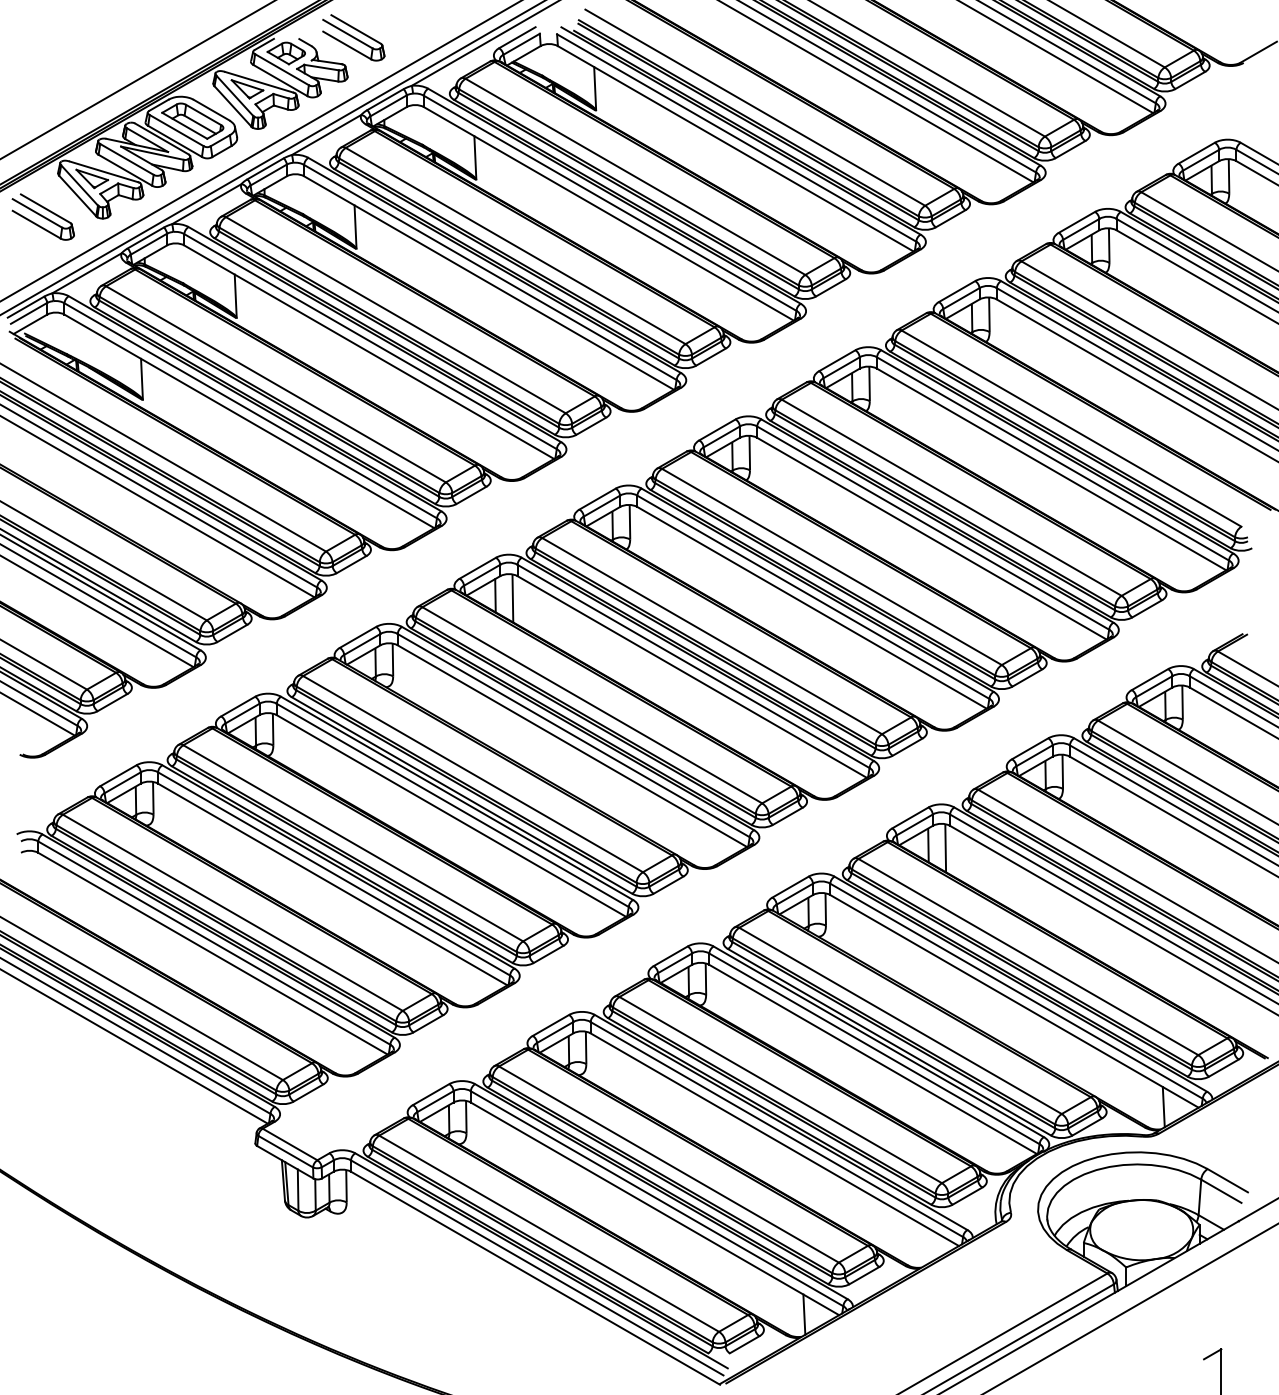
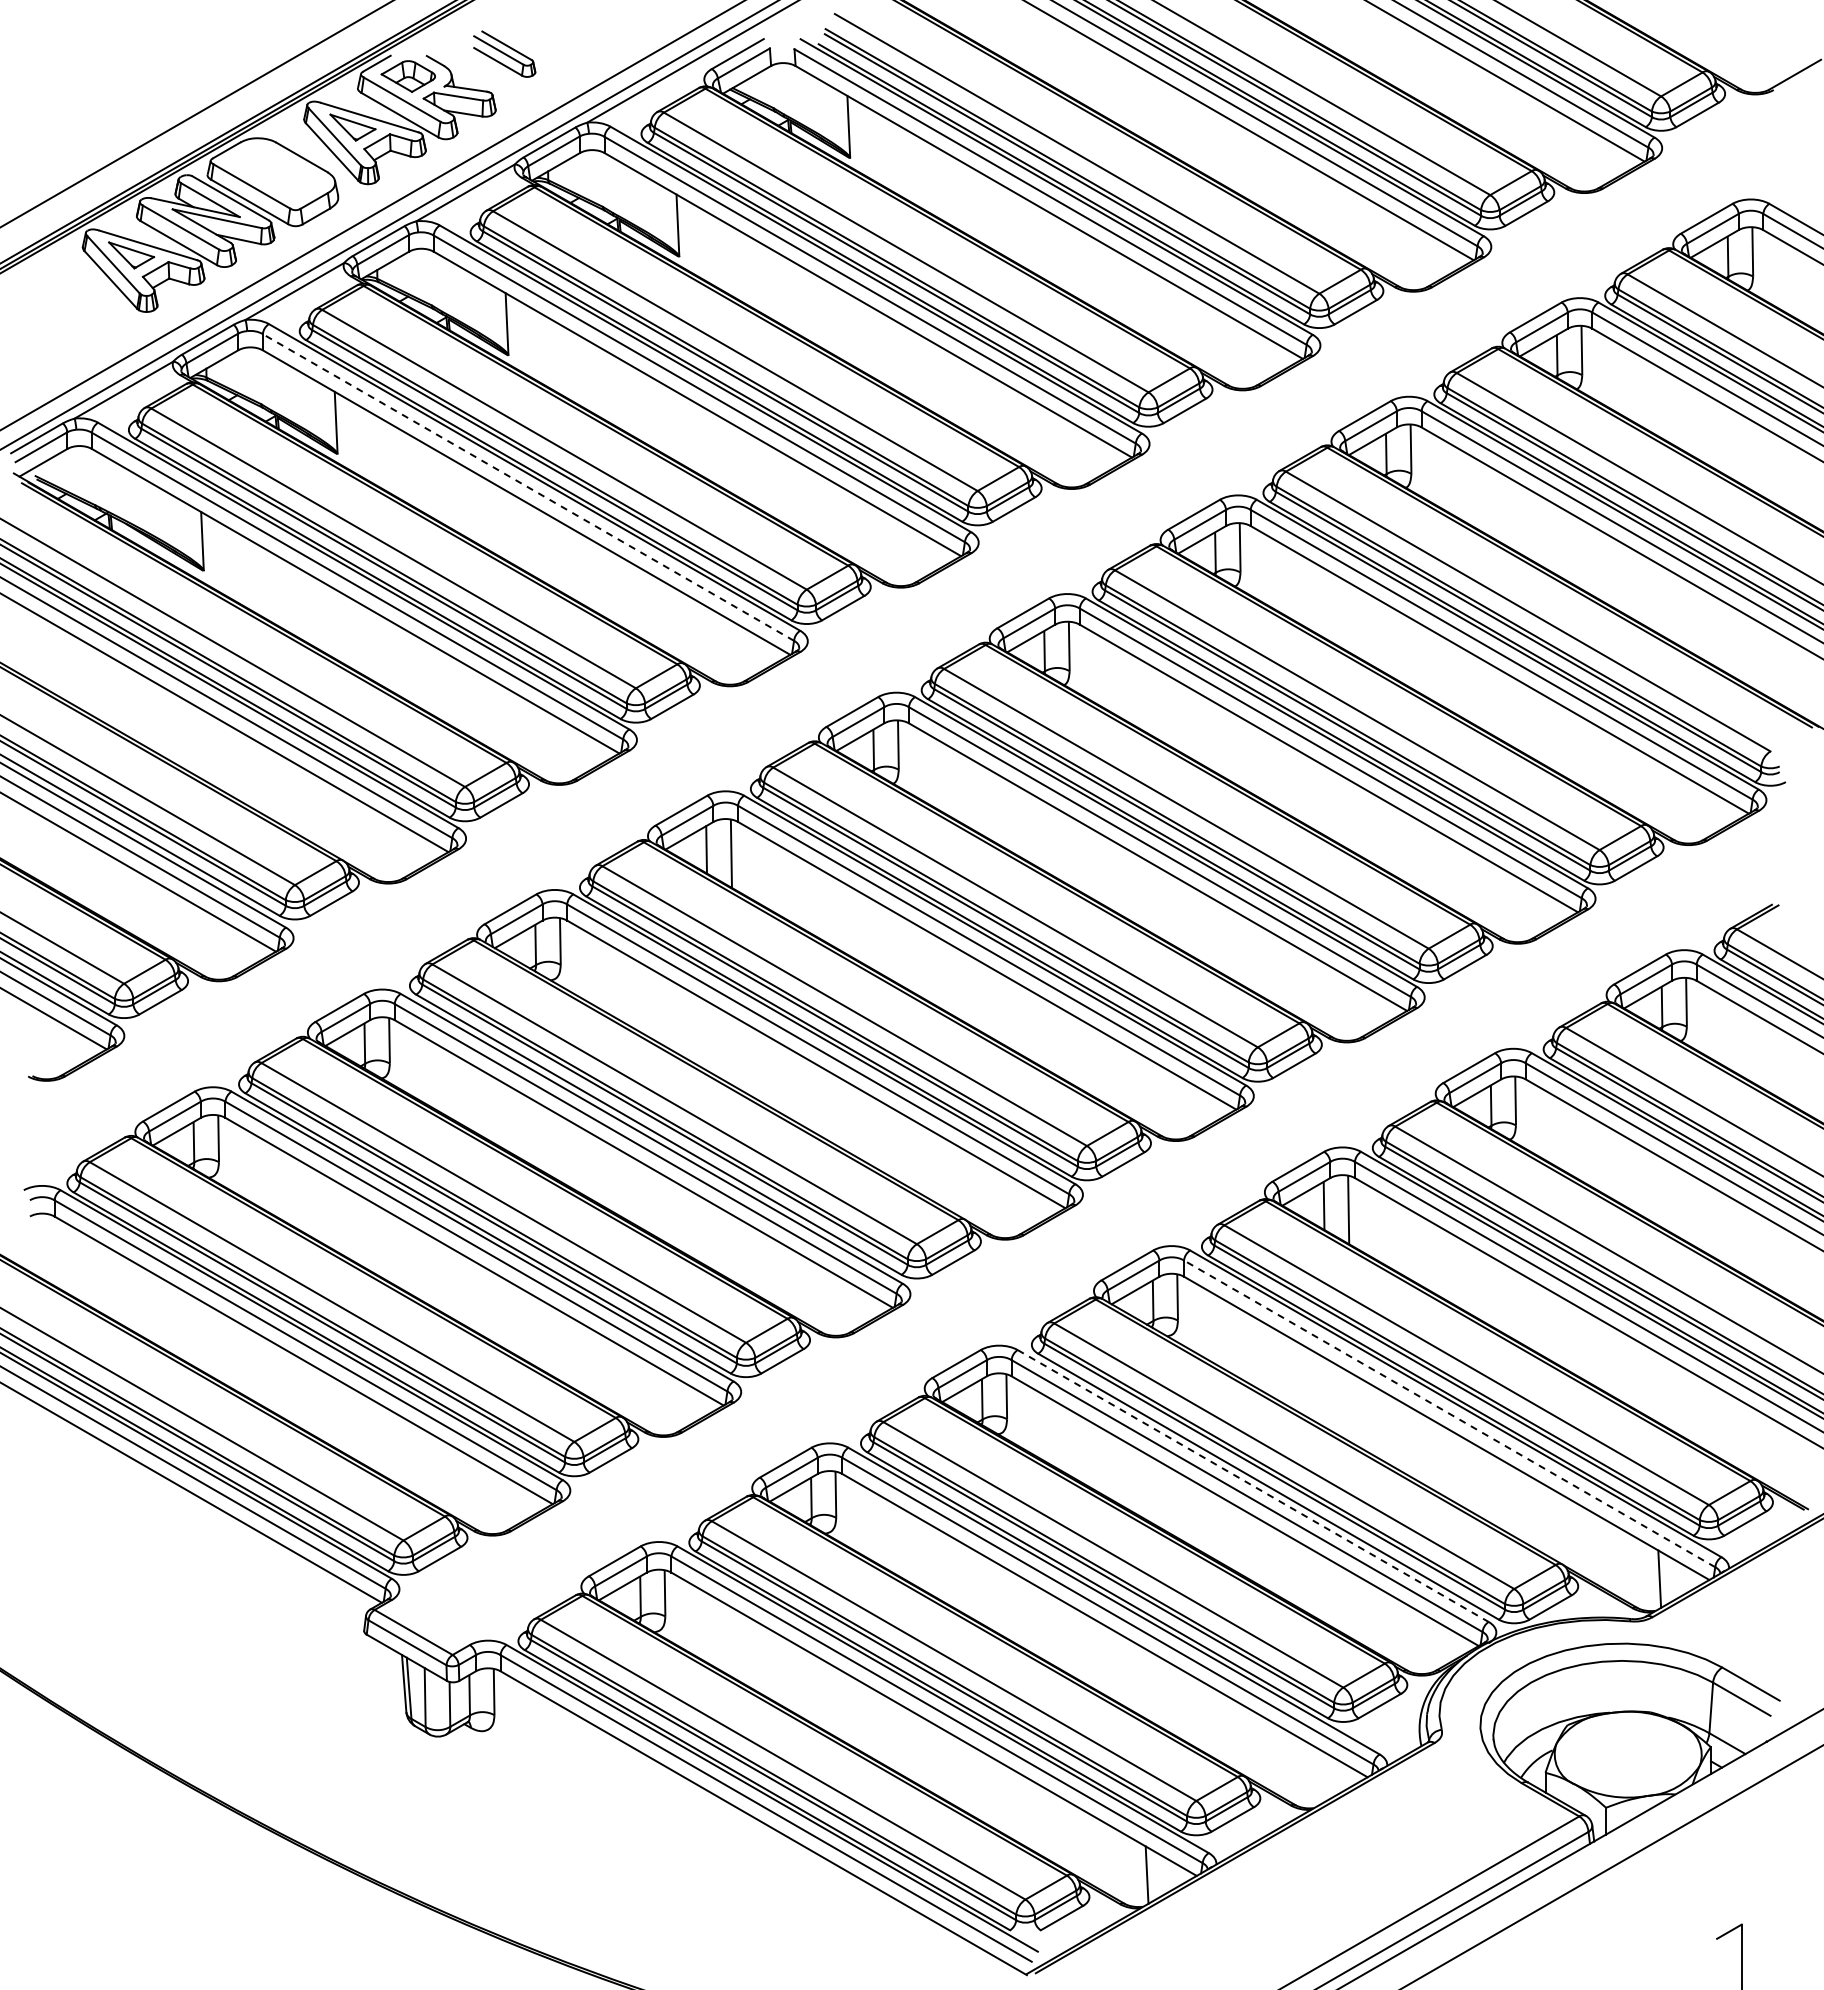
part: (353, 37) -> (504, 53), size x0.7
part: (192, 121) -> (274, 173), removed
part: (43, 216) -> (61, 309), removed
line: (370, 341) -> (528, 487), solid -> dashed
line: (1016, 990) -> (1449, 1413), solid -> dashed
line: (878, 1042) -> (1253, 1486), solid -> dashed

